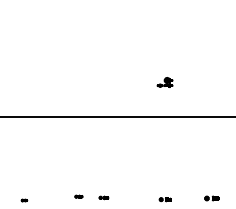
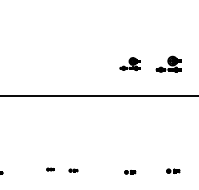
part: (164, 82) -> (129, 64), size x1.43
part: (207, 82) -> (169, 64), added

